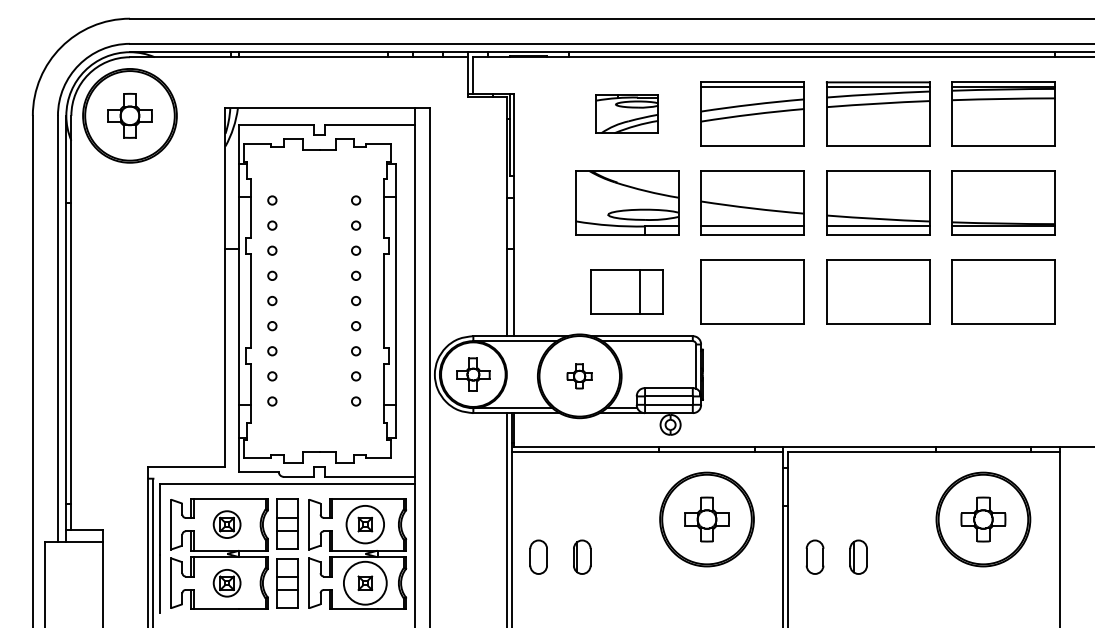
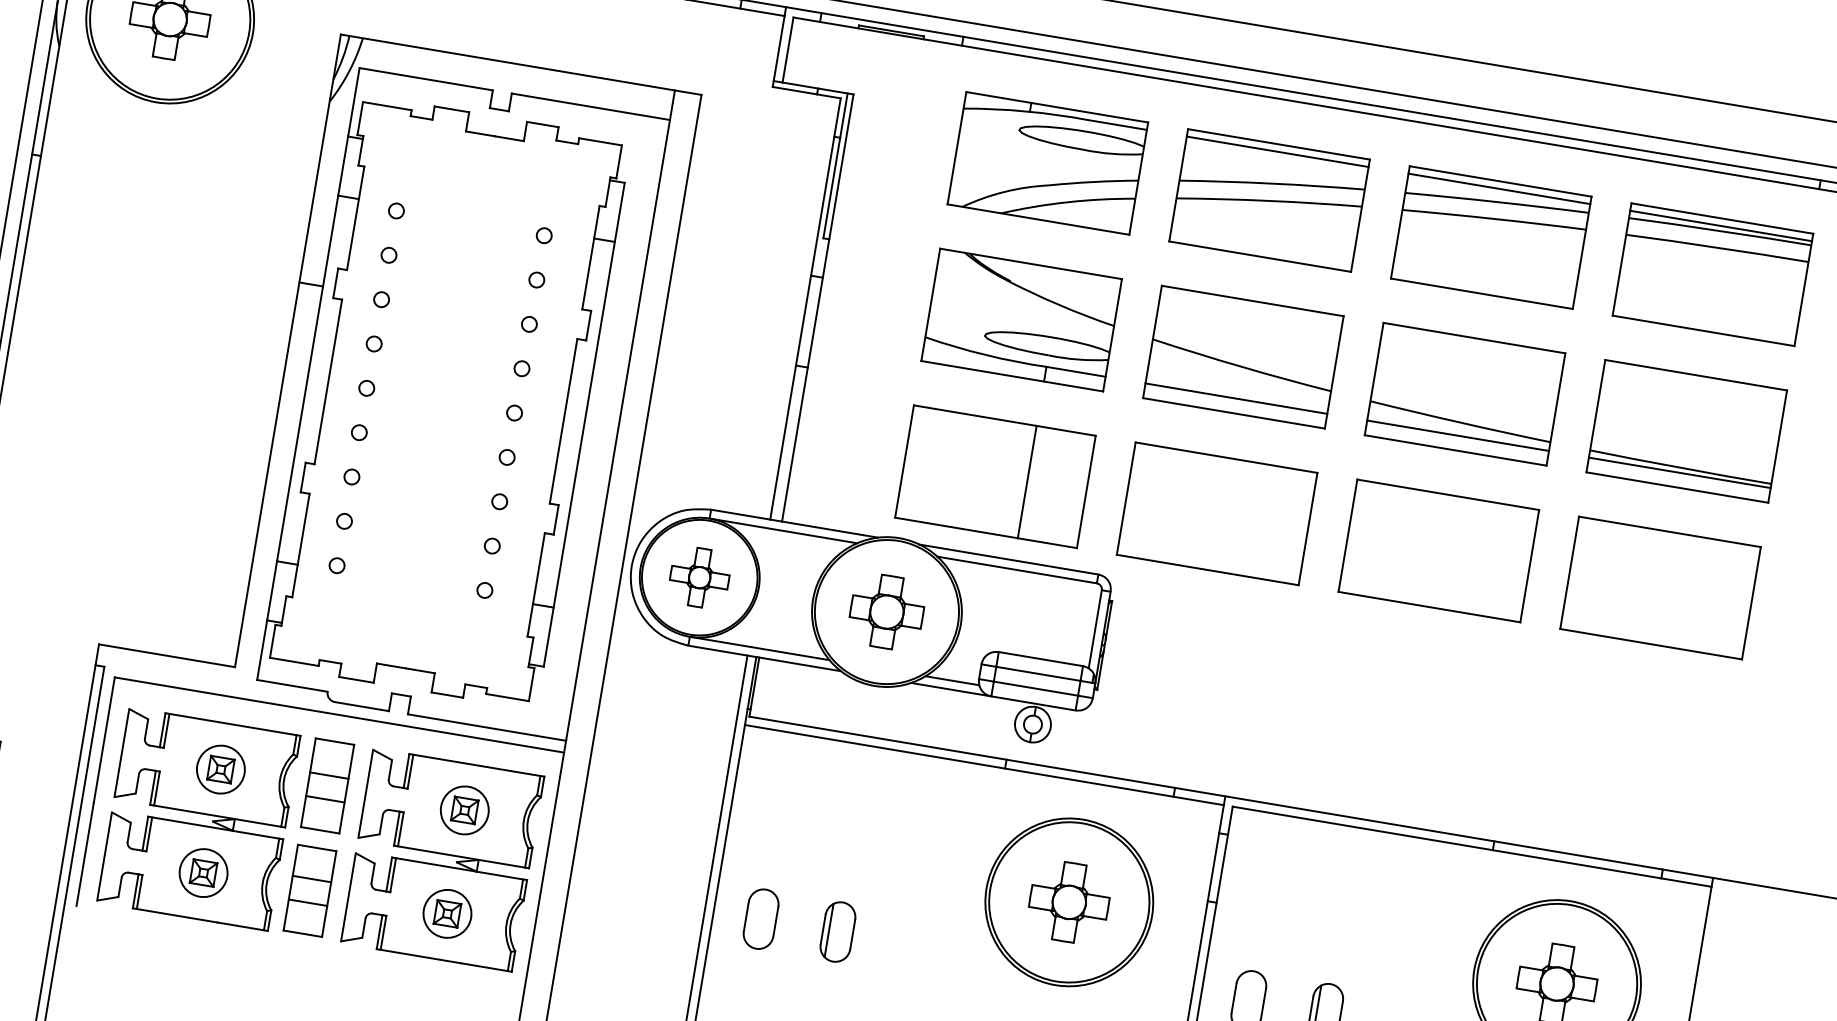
part: (627, 113) -> (1048, 162), size x1.67
part: (627, 291) -> (996, 476), size x1.43
part: (579, 376) -> (886, 612), size x1.67
circle: (364, 524) -> (463, 809), size x0.71
circle: (364, 582) -> (446, 912), size x0.62

